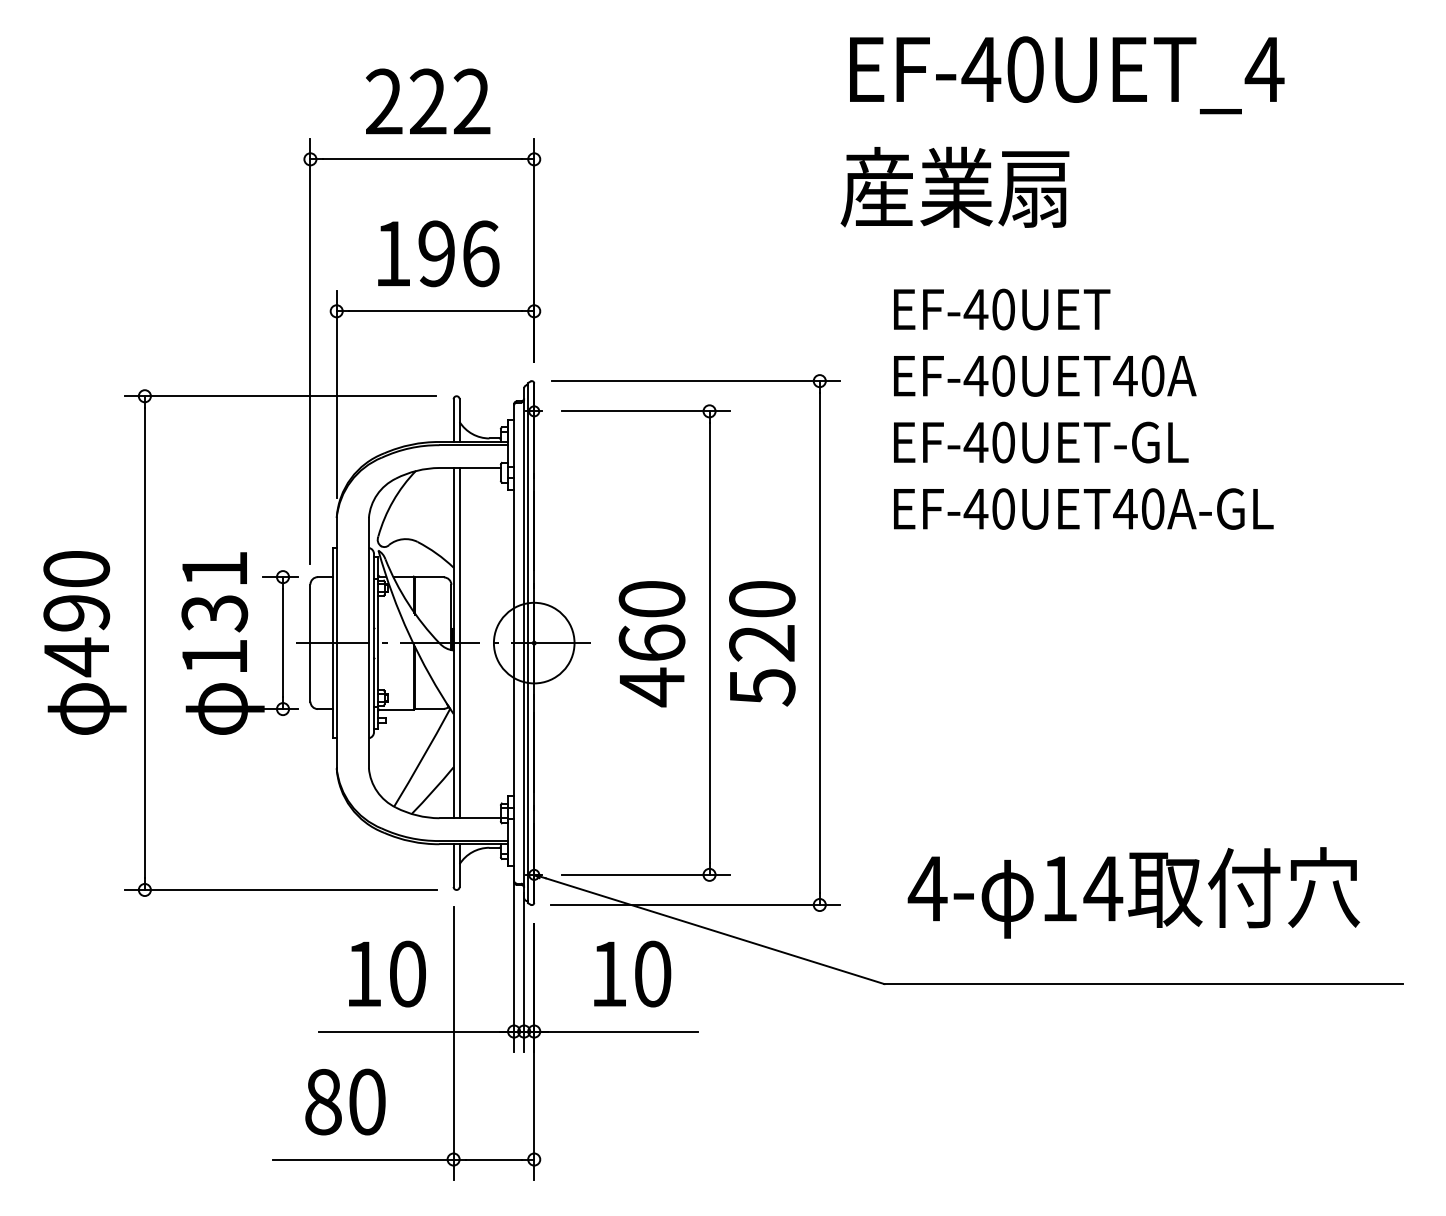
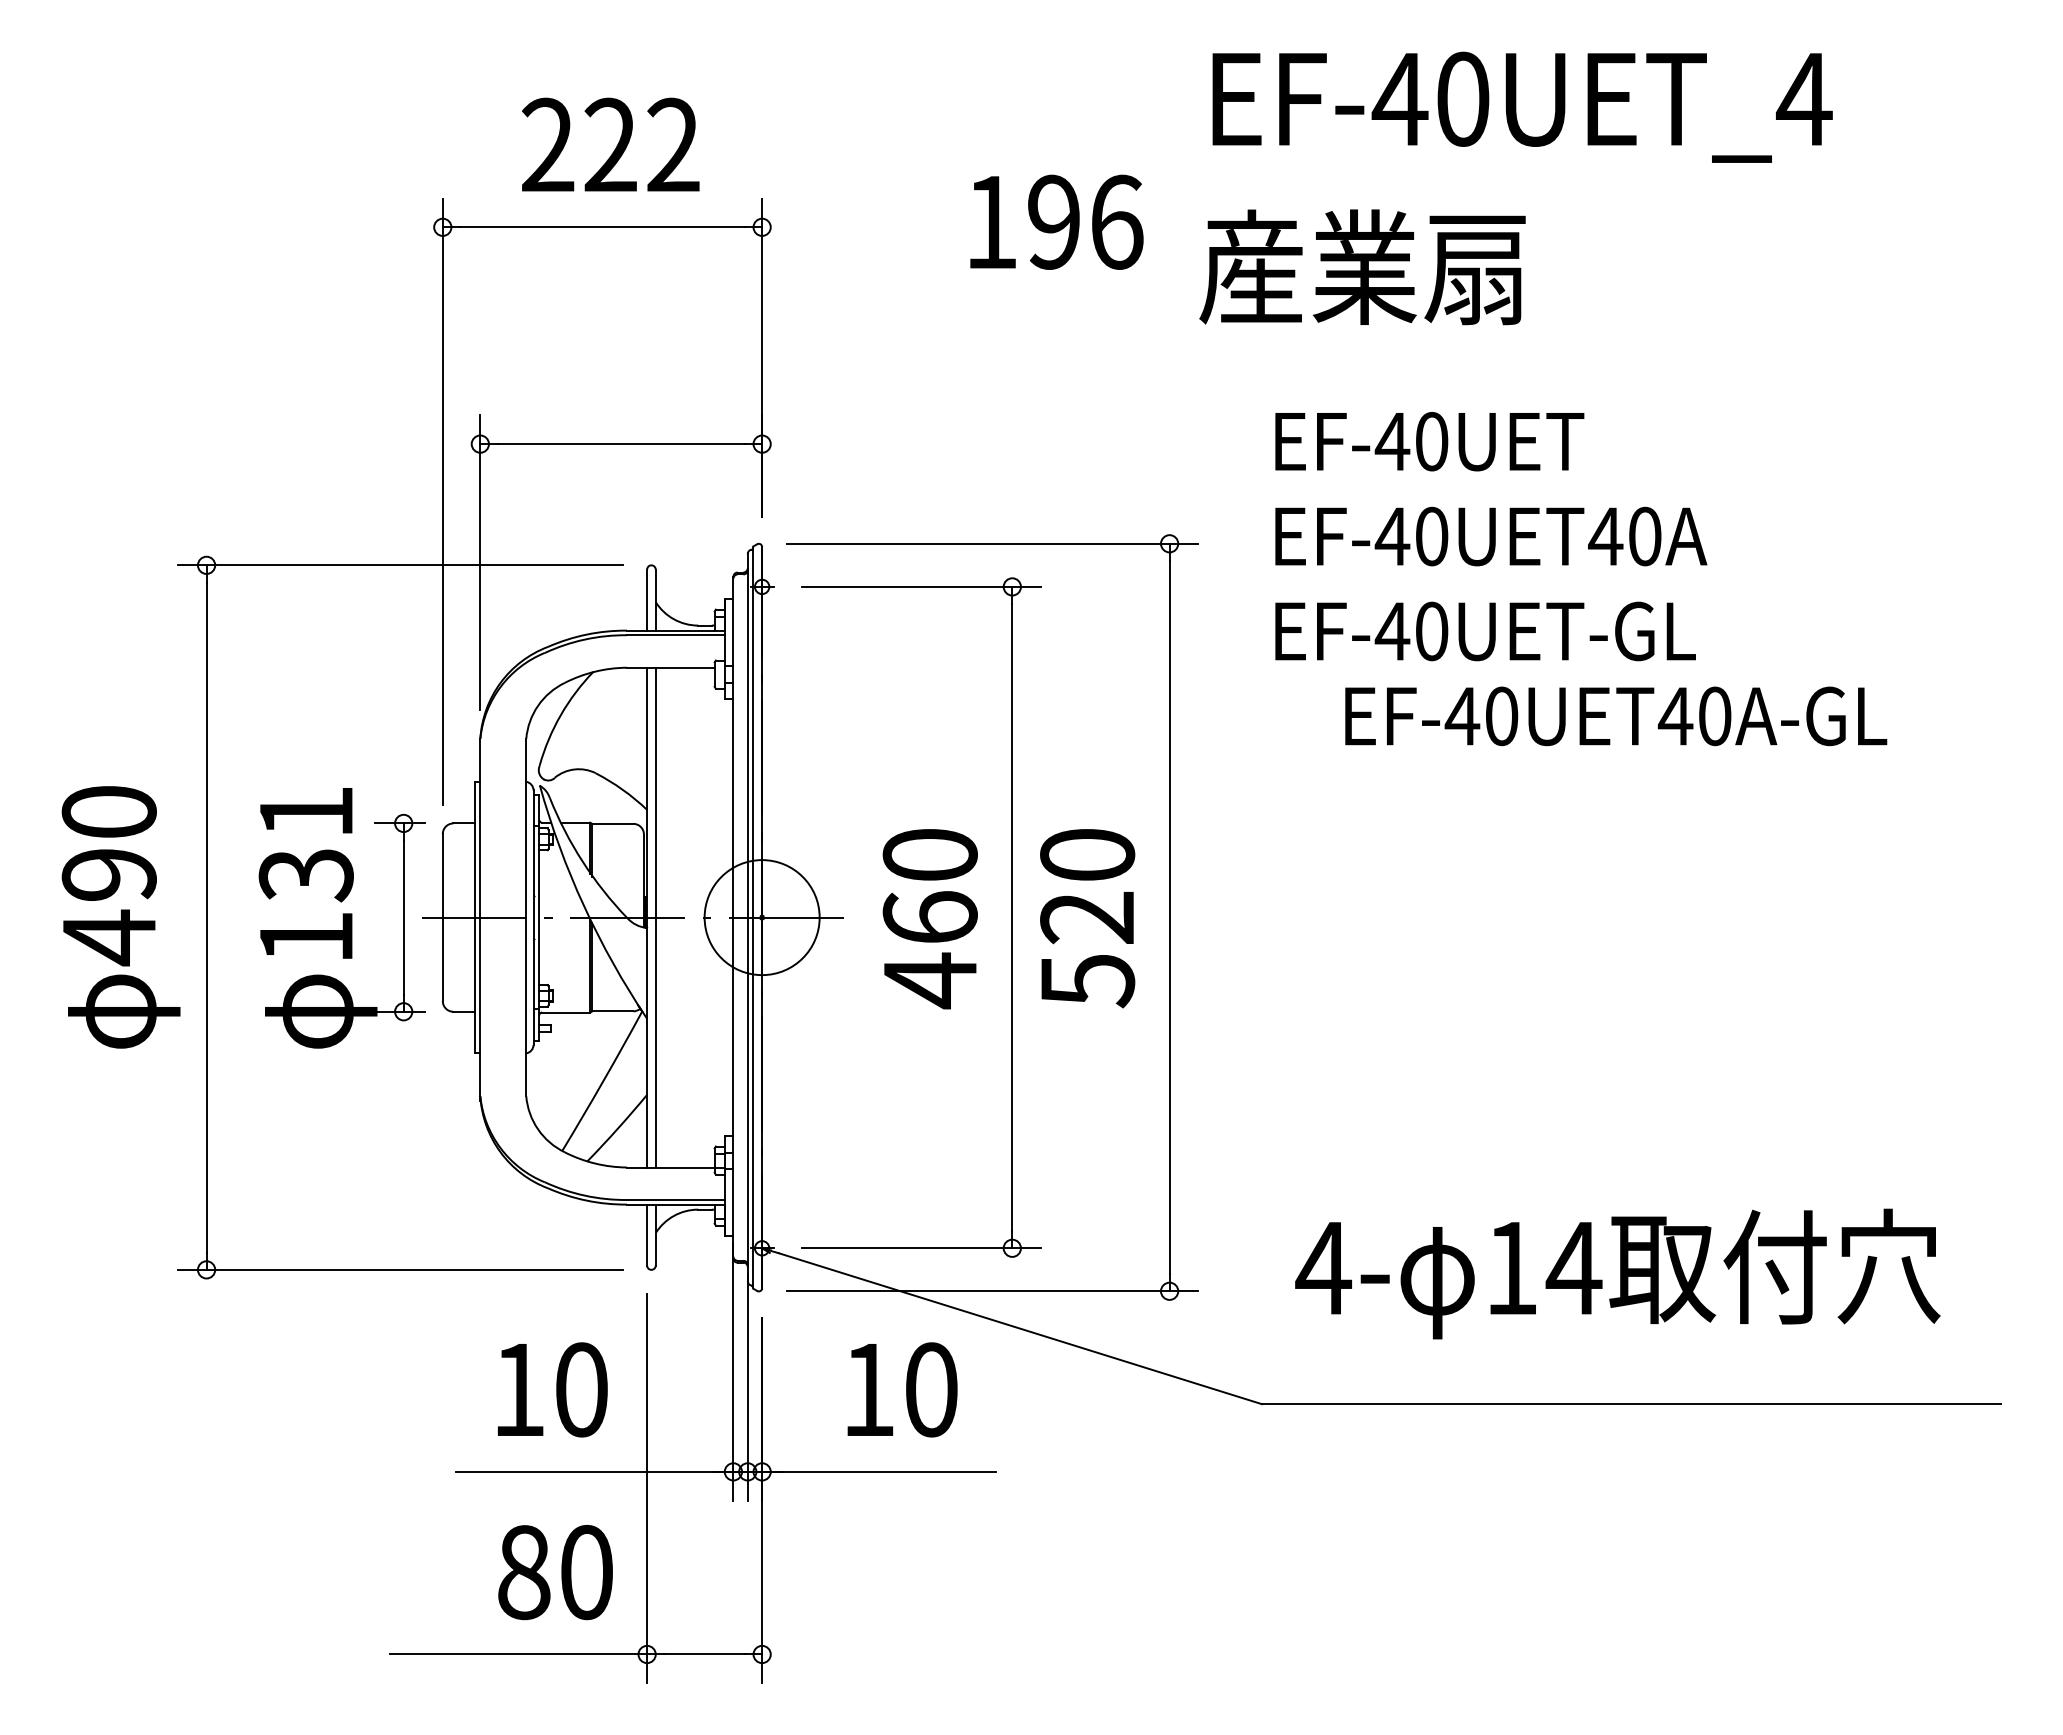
text: (438, 253) -> (1056, 221), moved
text: (1083, 508) -> (1615, 715), moved
text: (345, 1101) -> (555, 1571), moved

